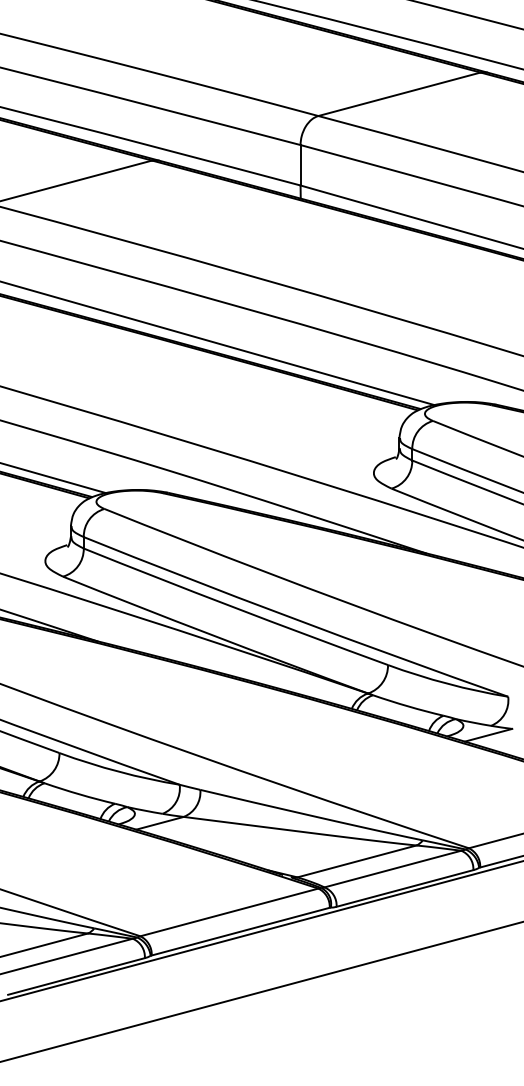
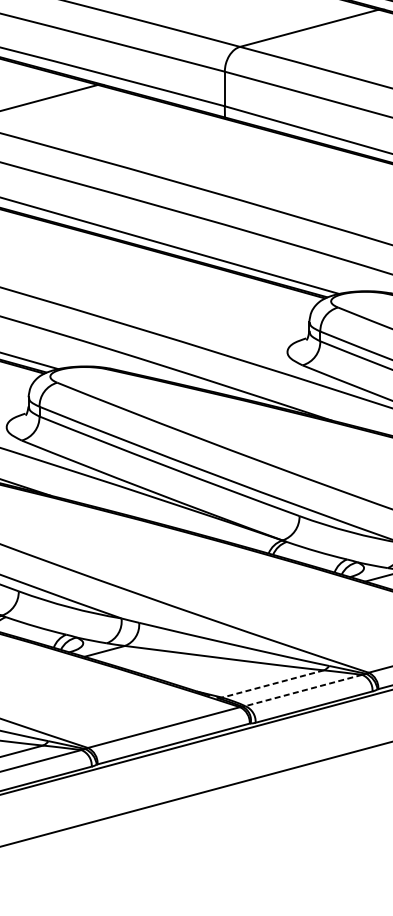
line: (357, 861) -> (273, 684), solid -> dashed
line: (392, 869) -> (303, 690), solid -> dashed

